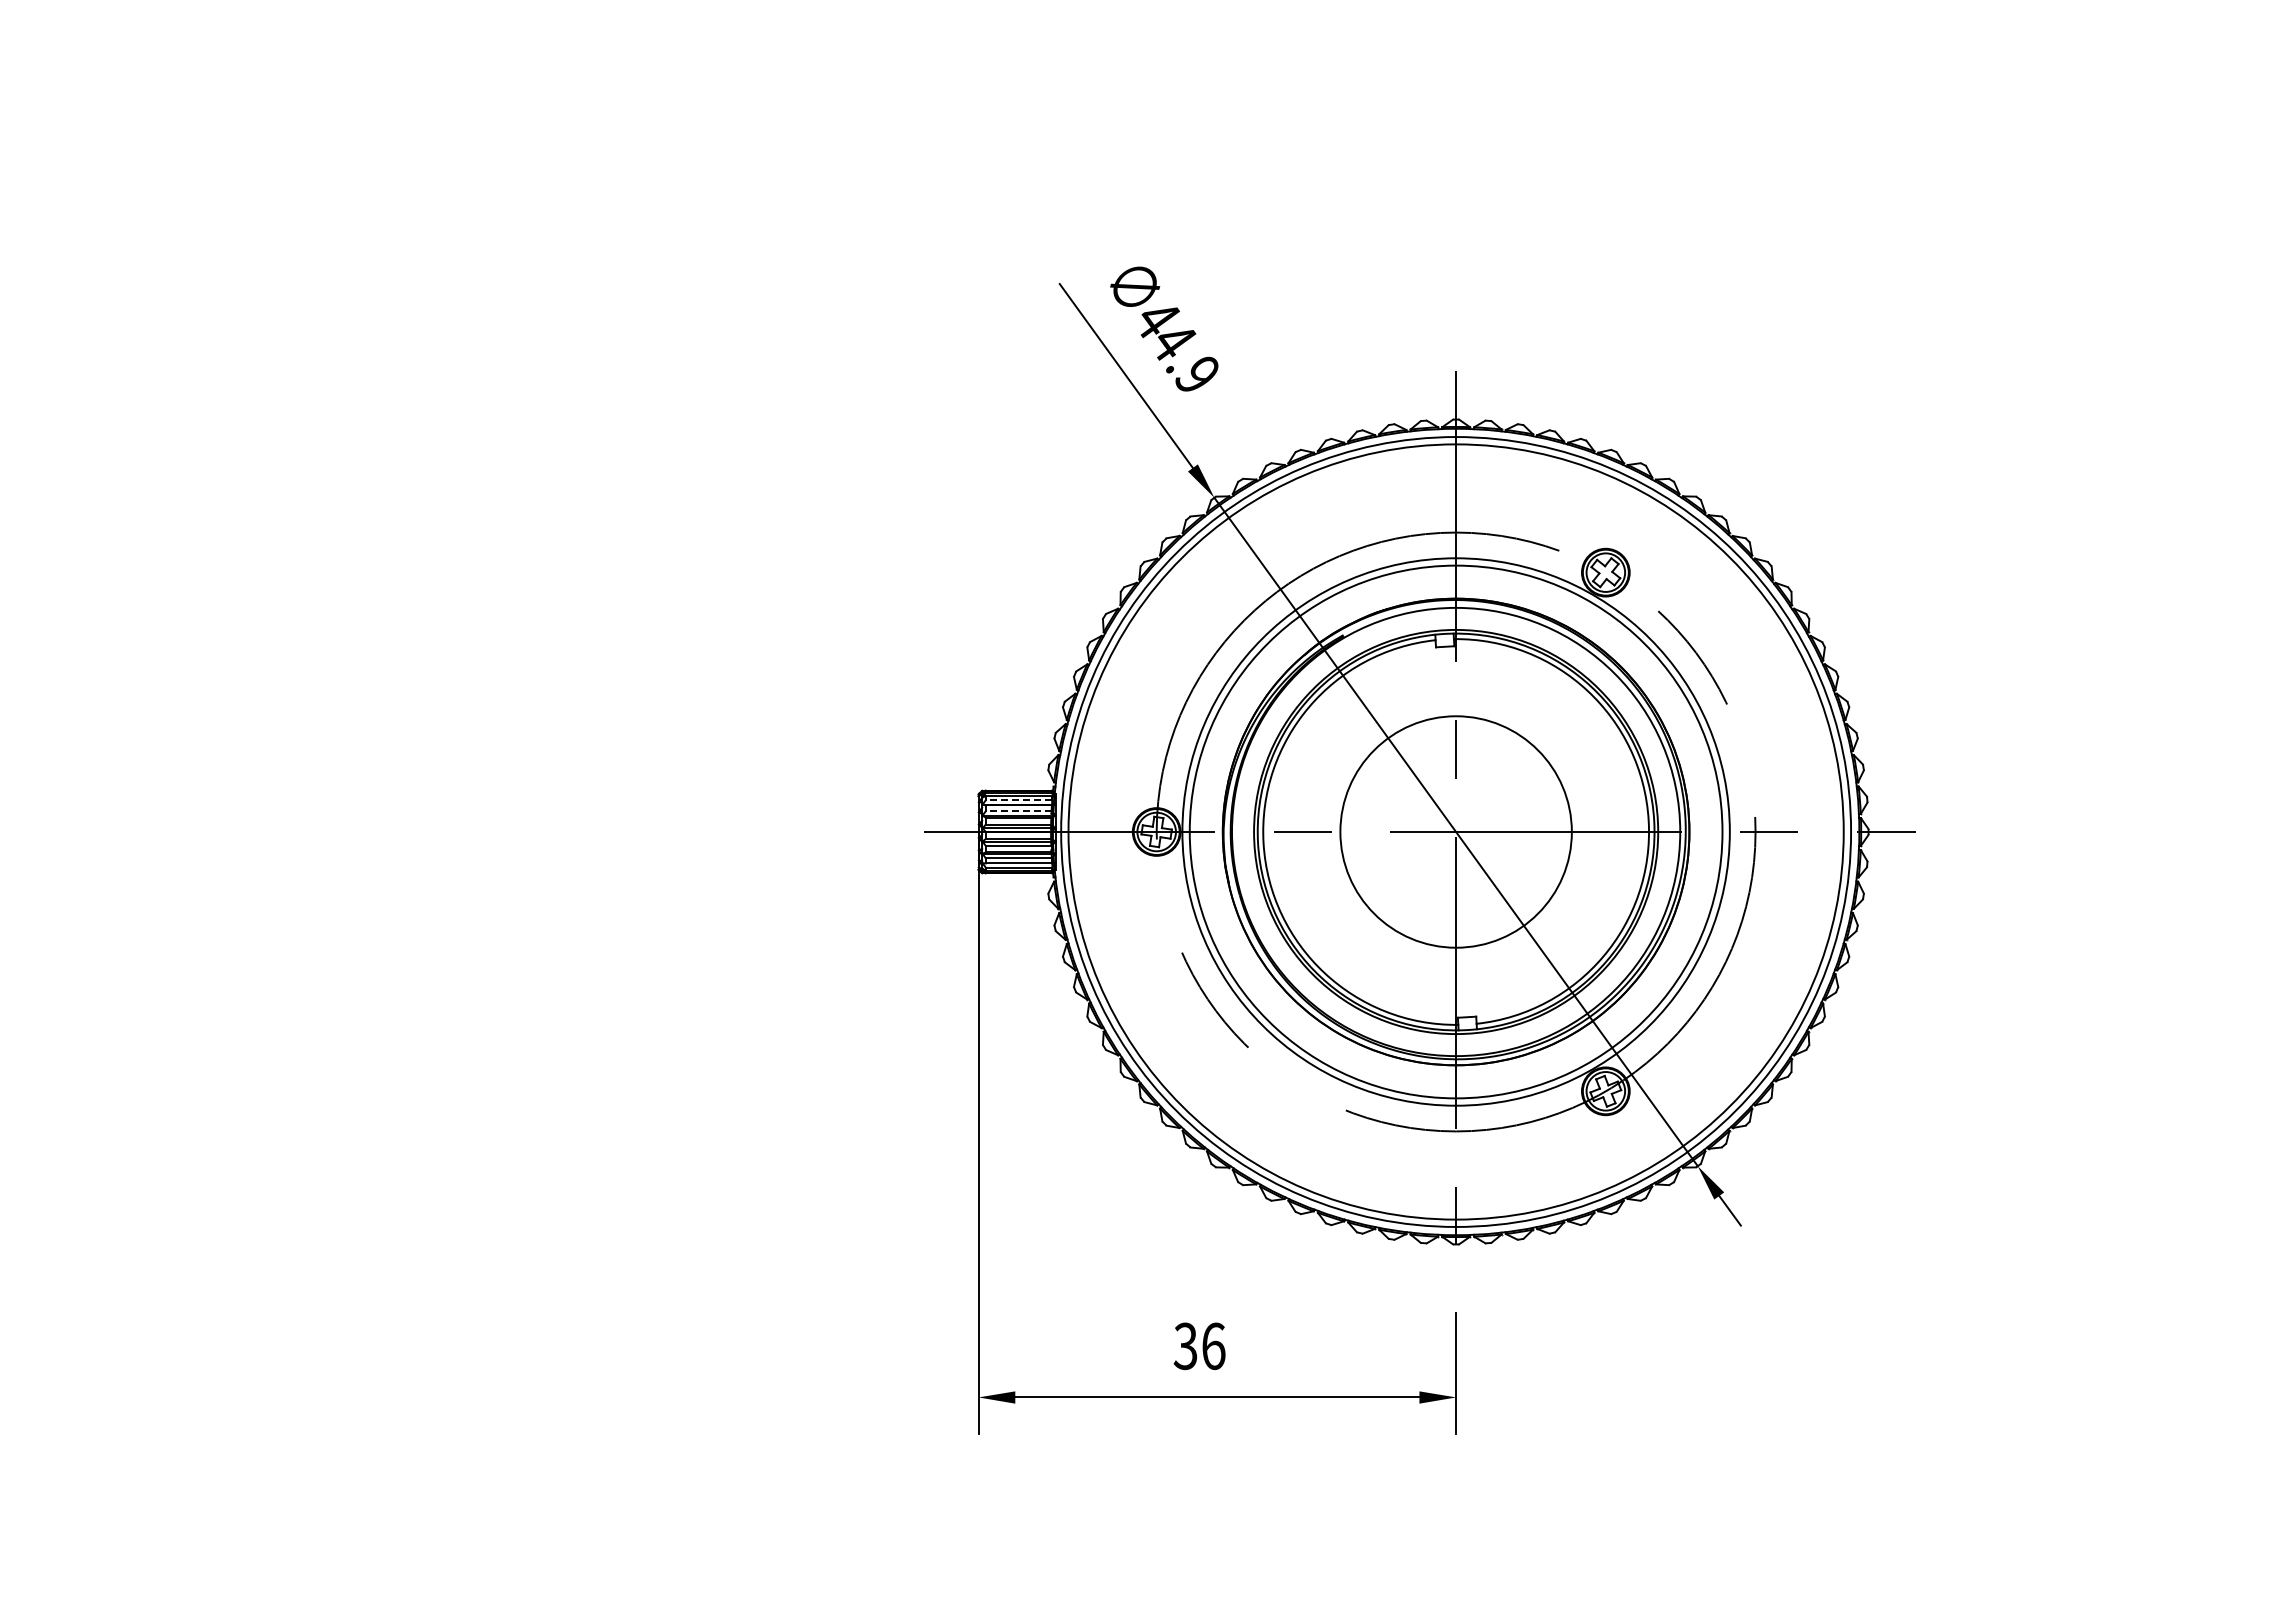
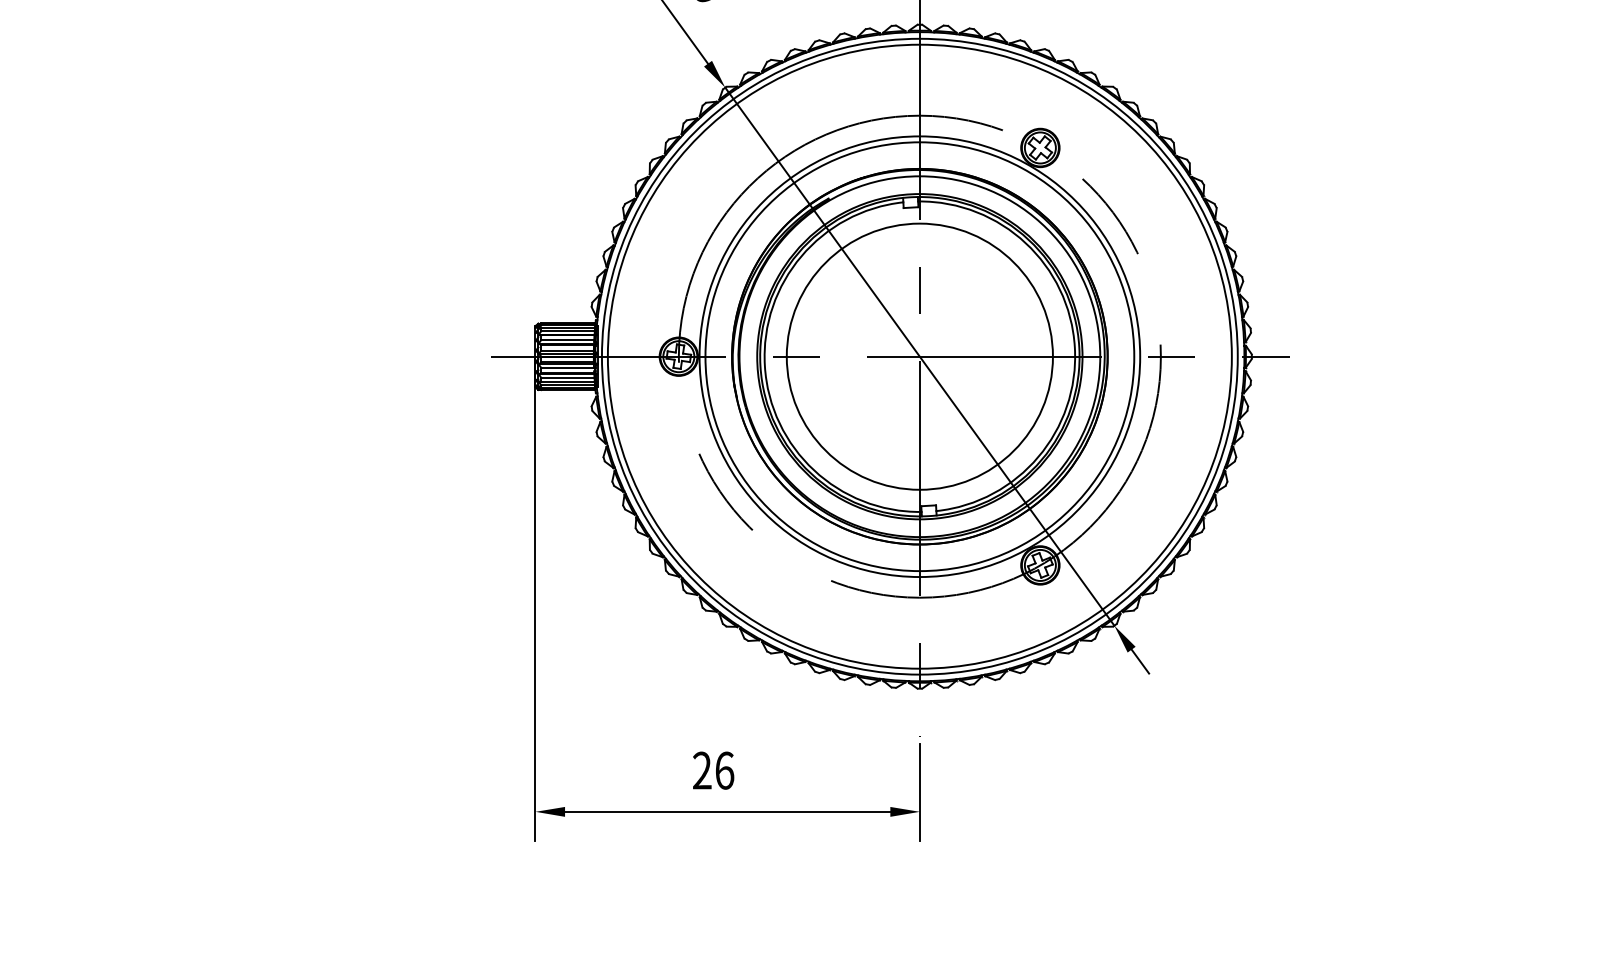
line: (1018, 800) -> (567, 331), dashed -> solid
line: (1018, 811) -> (567, 340), dashed -> solid
circle: (1455, 831) -> (919, 356), size x1.43
text: (1185, 1346) -> (702, 770), 36 -> 26

